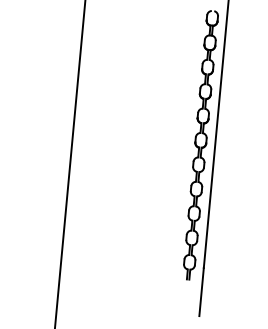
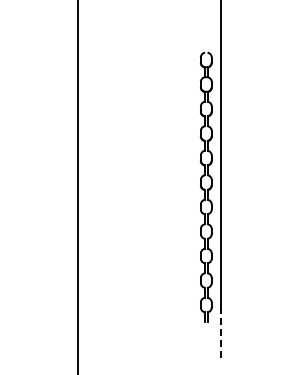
line: (201, 291) -> (220, 333), solid -> dashed

